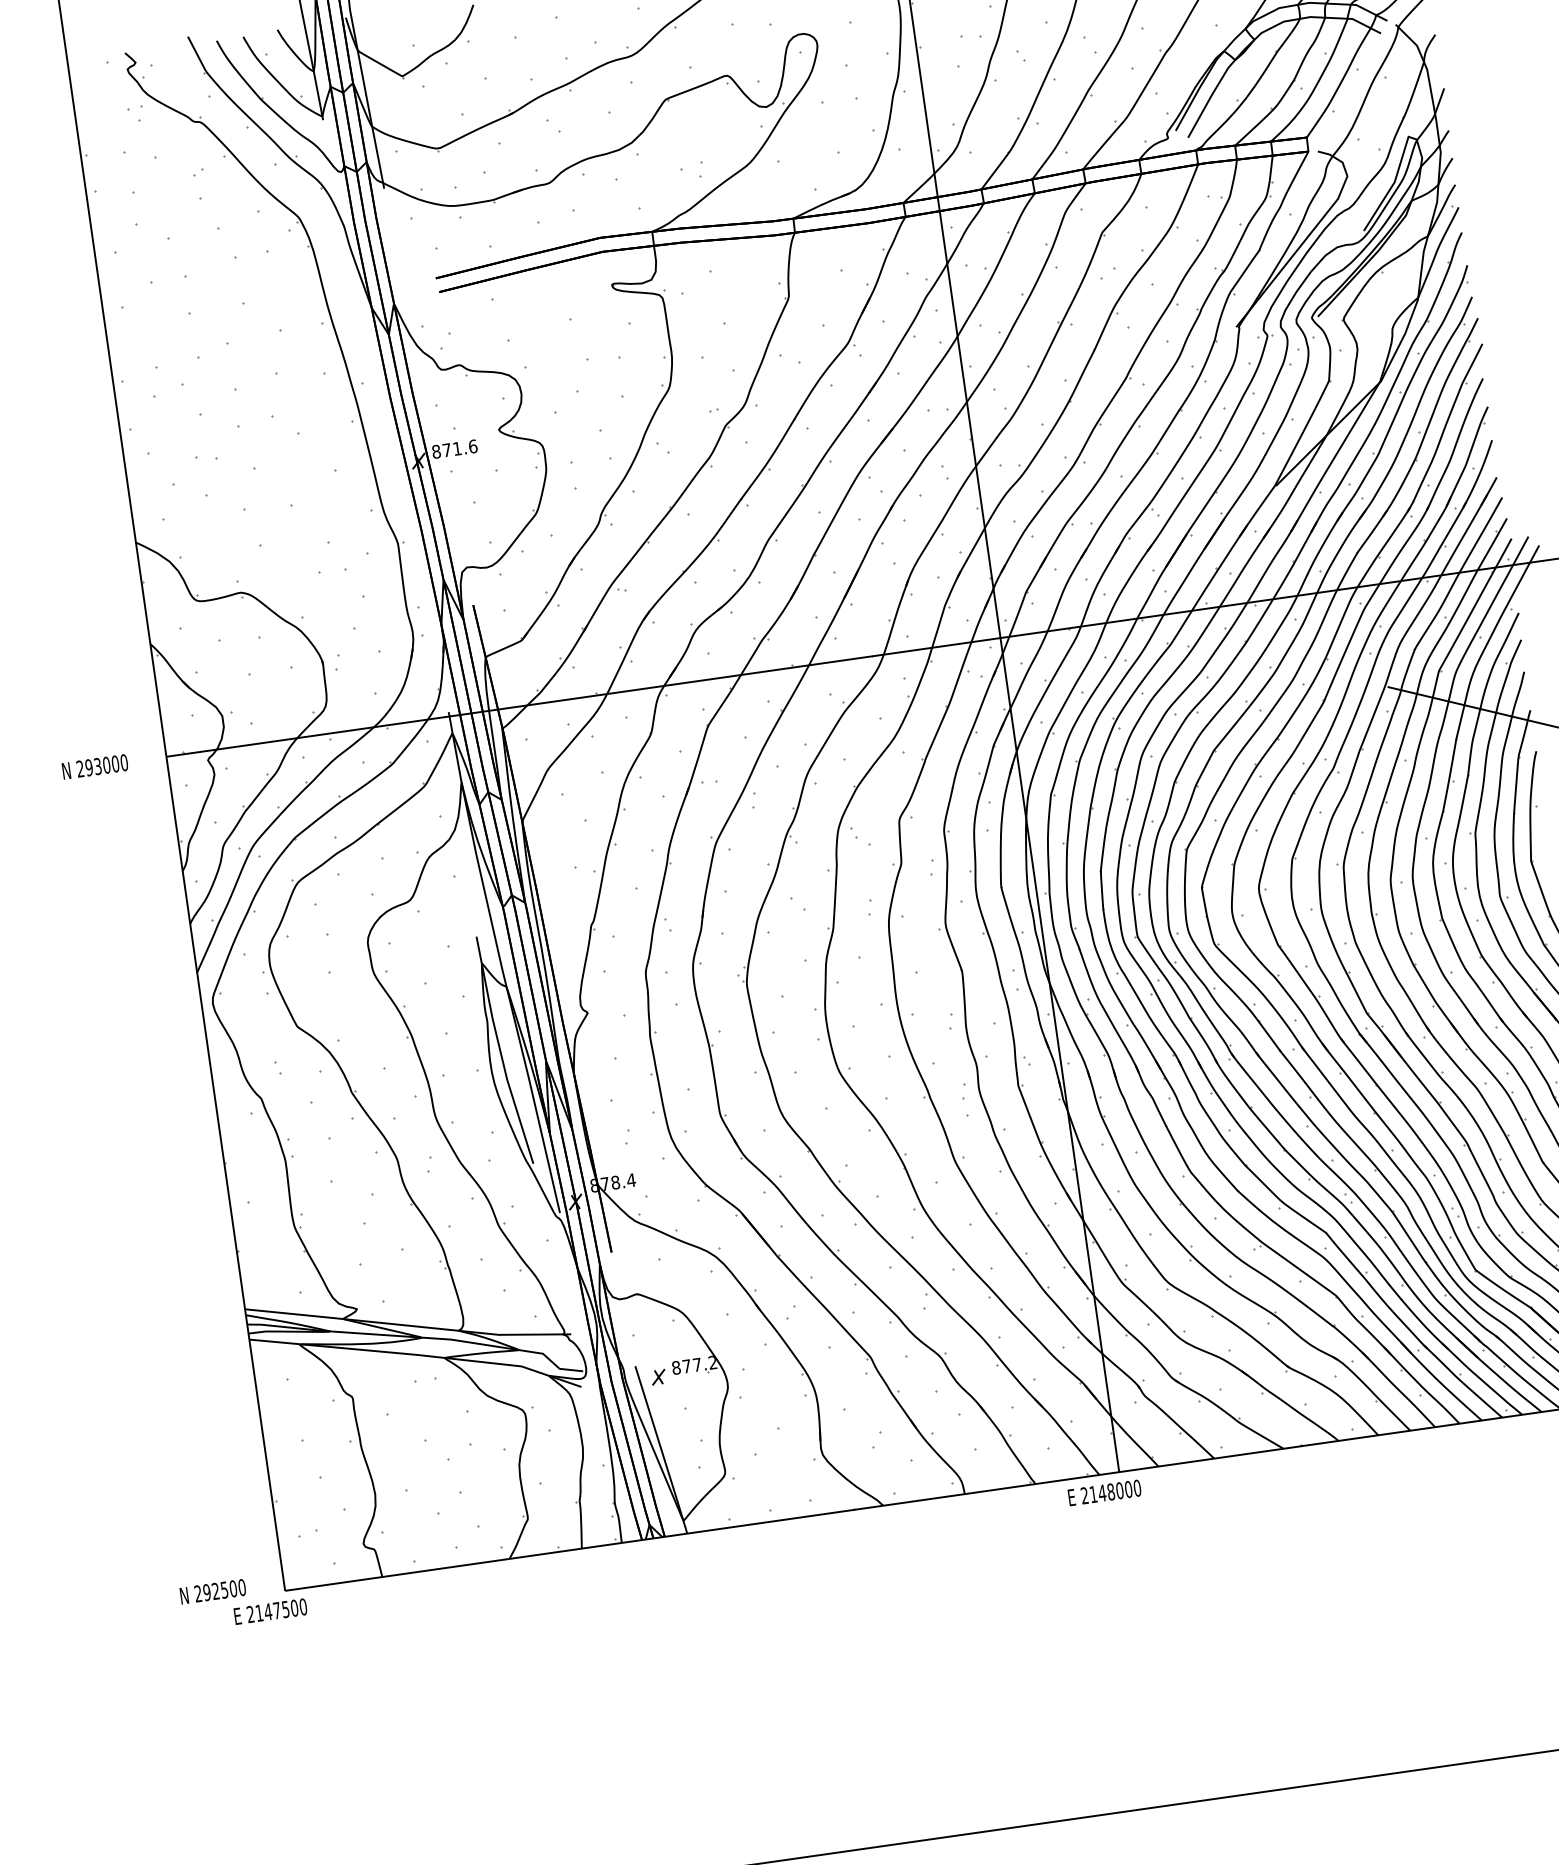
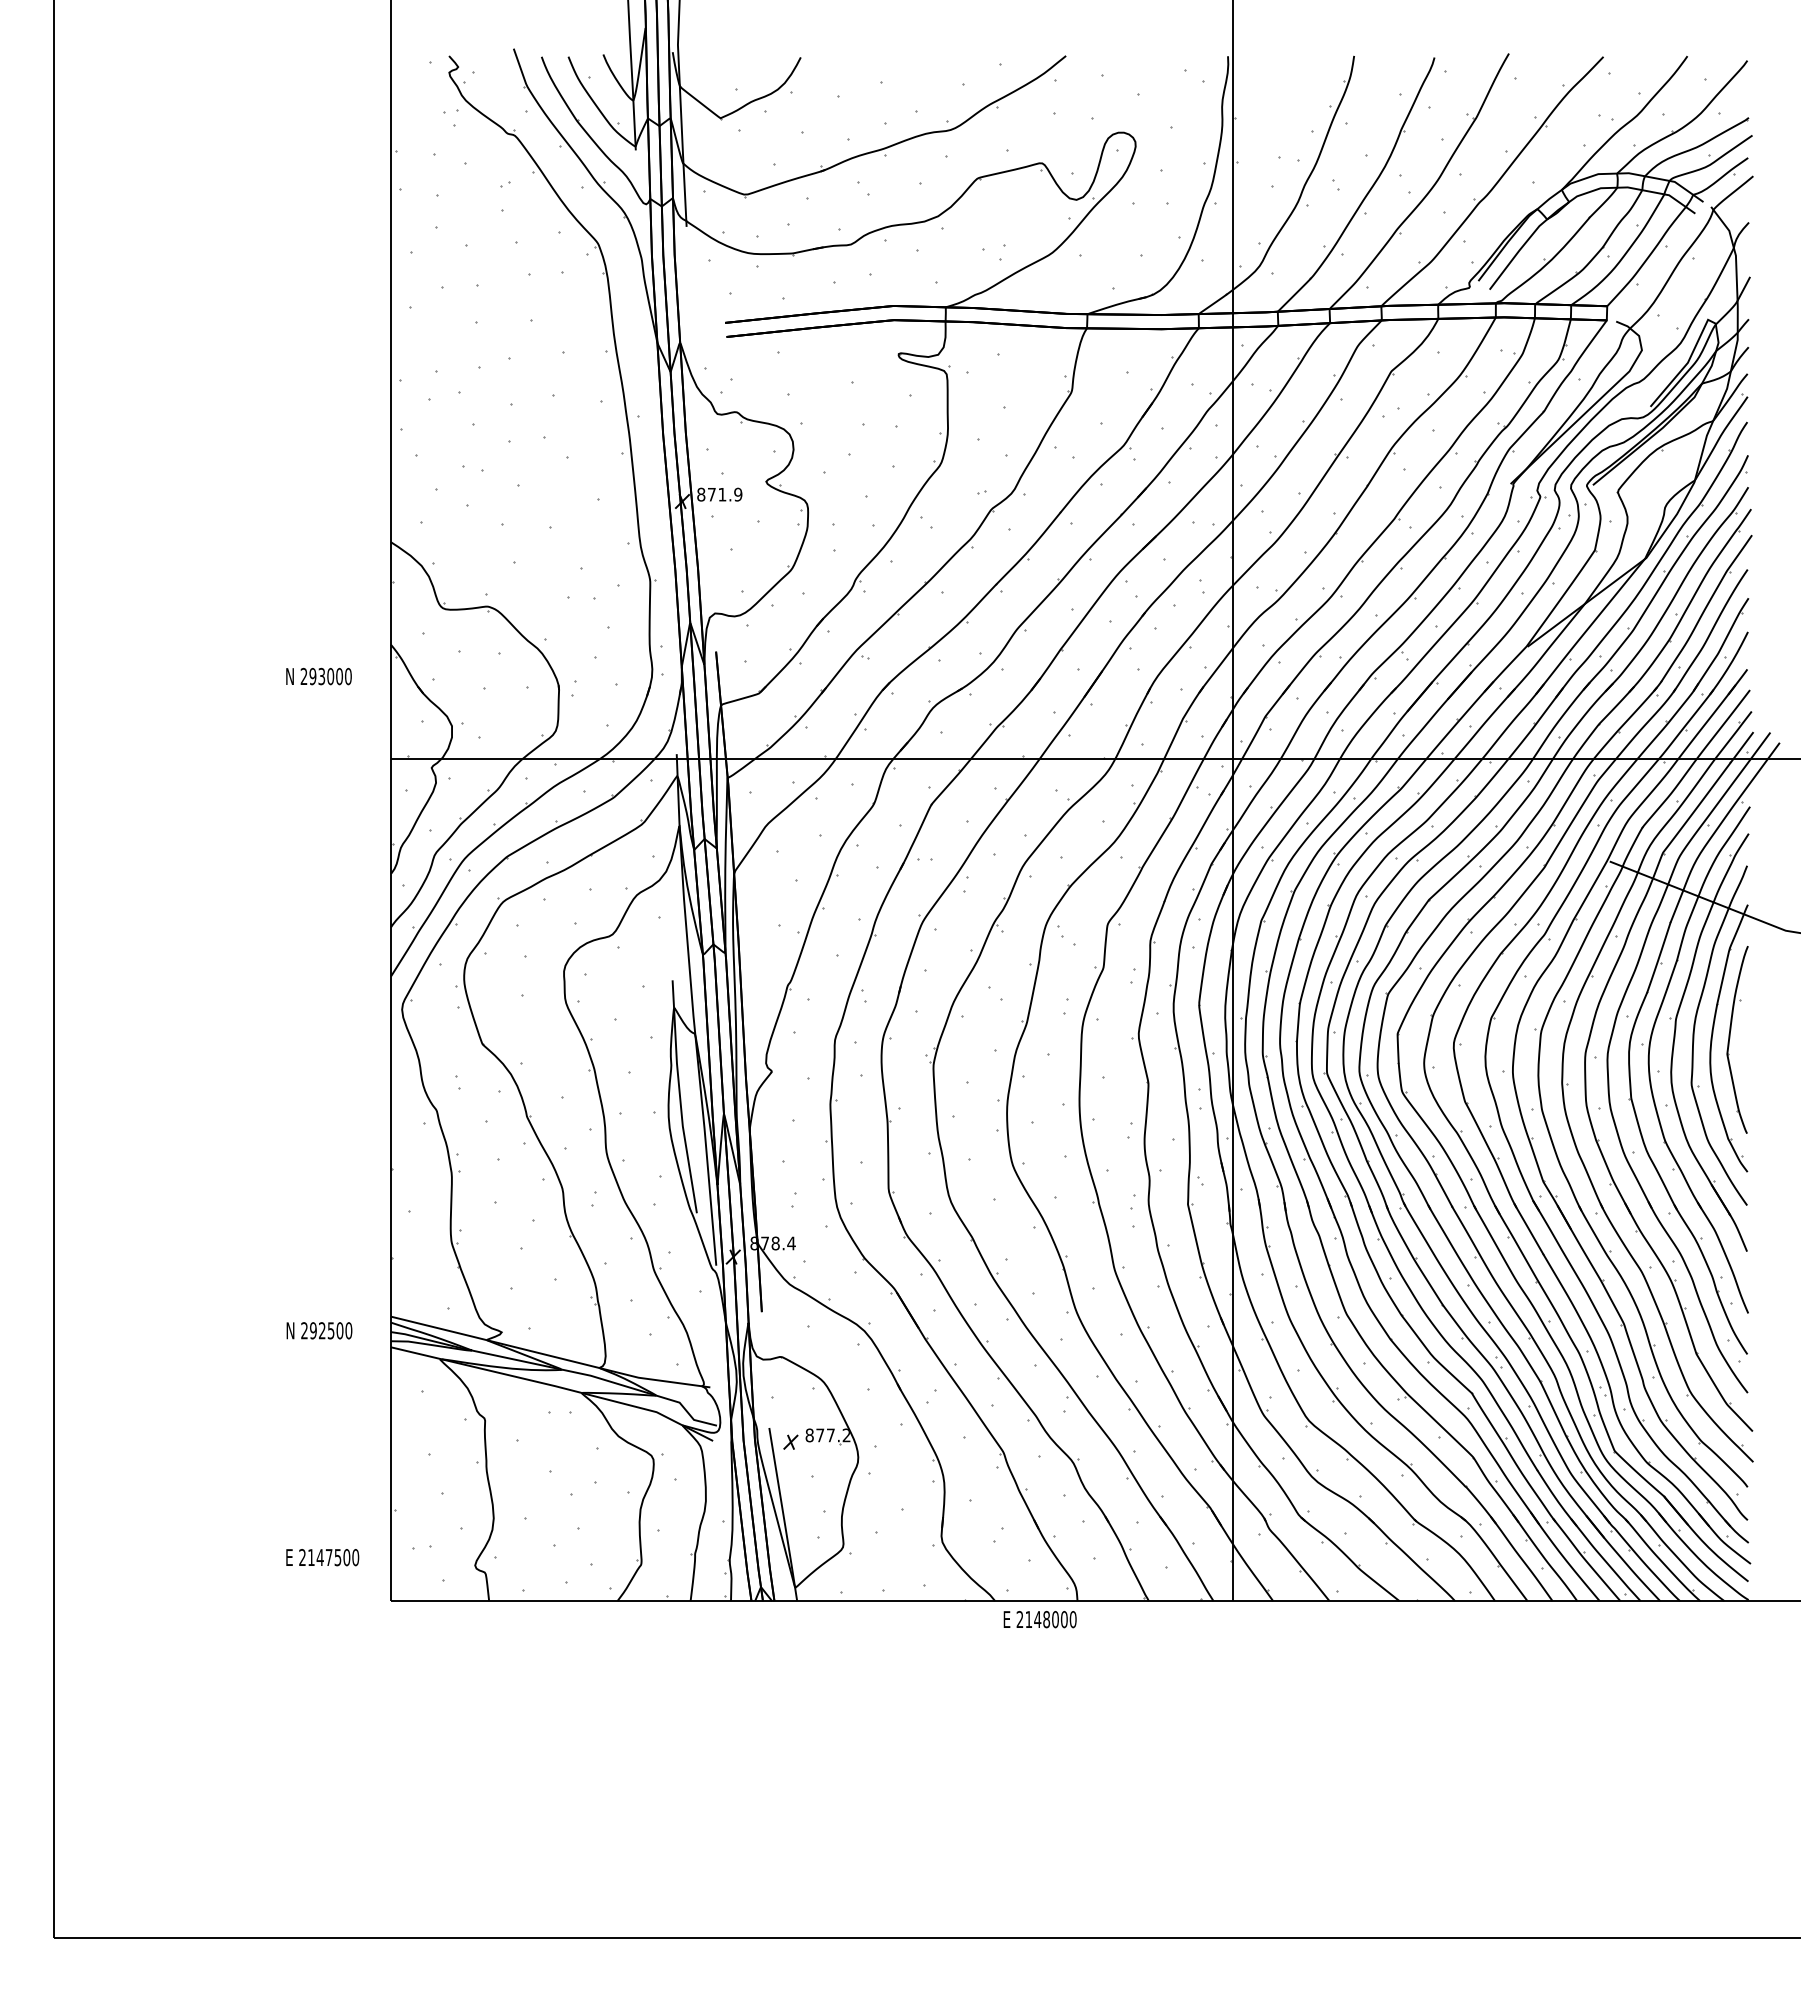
text: (473, 446) -> (738, 494), 871.6 -> 871.9
text: (94, 766) -> (318, 676), moved
text: (1104, 1492) -> (1039, 1619), moved
text: (213, 1591) -> (319, 1330), moved
text: (270, 1611) -> (322, 1557), moved

